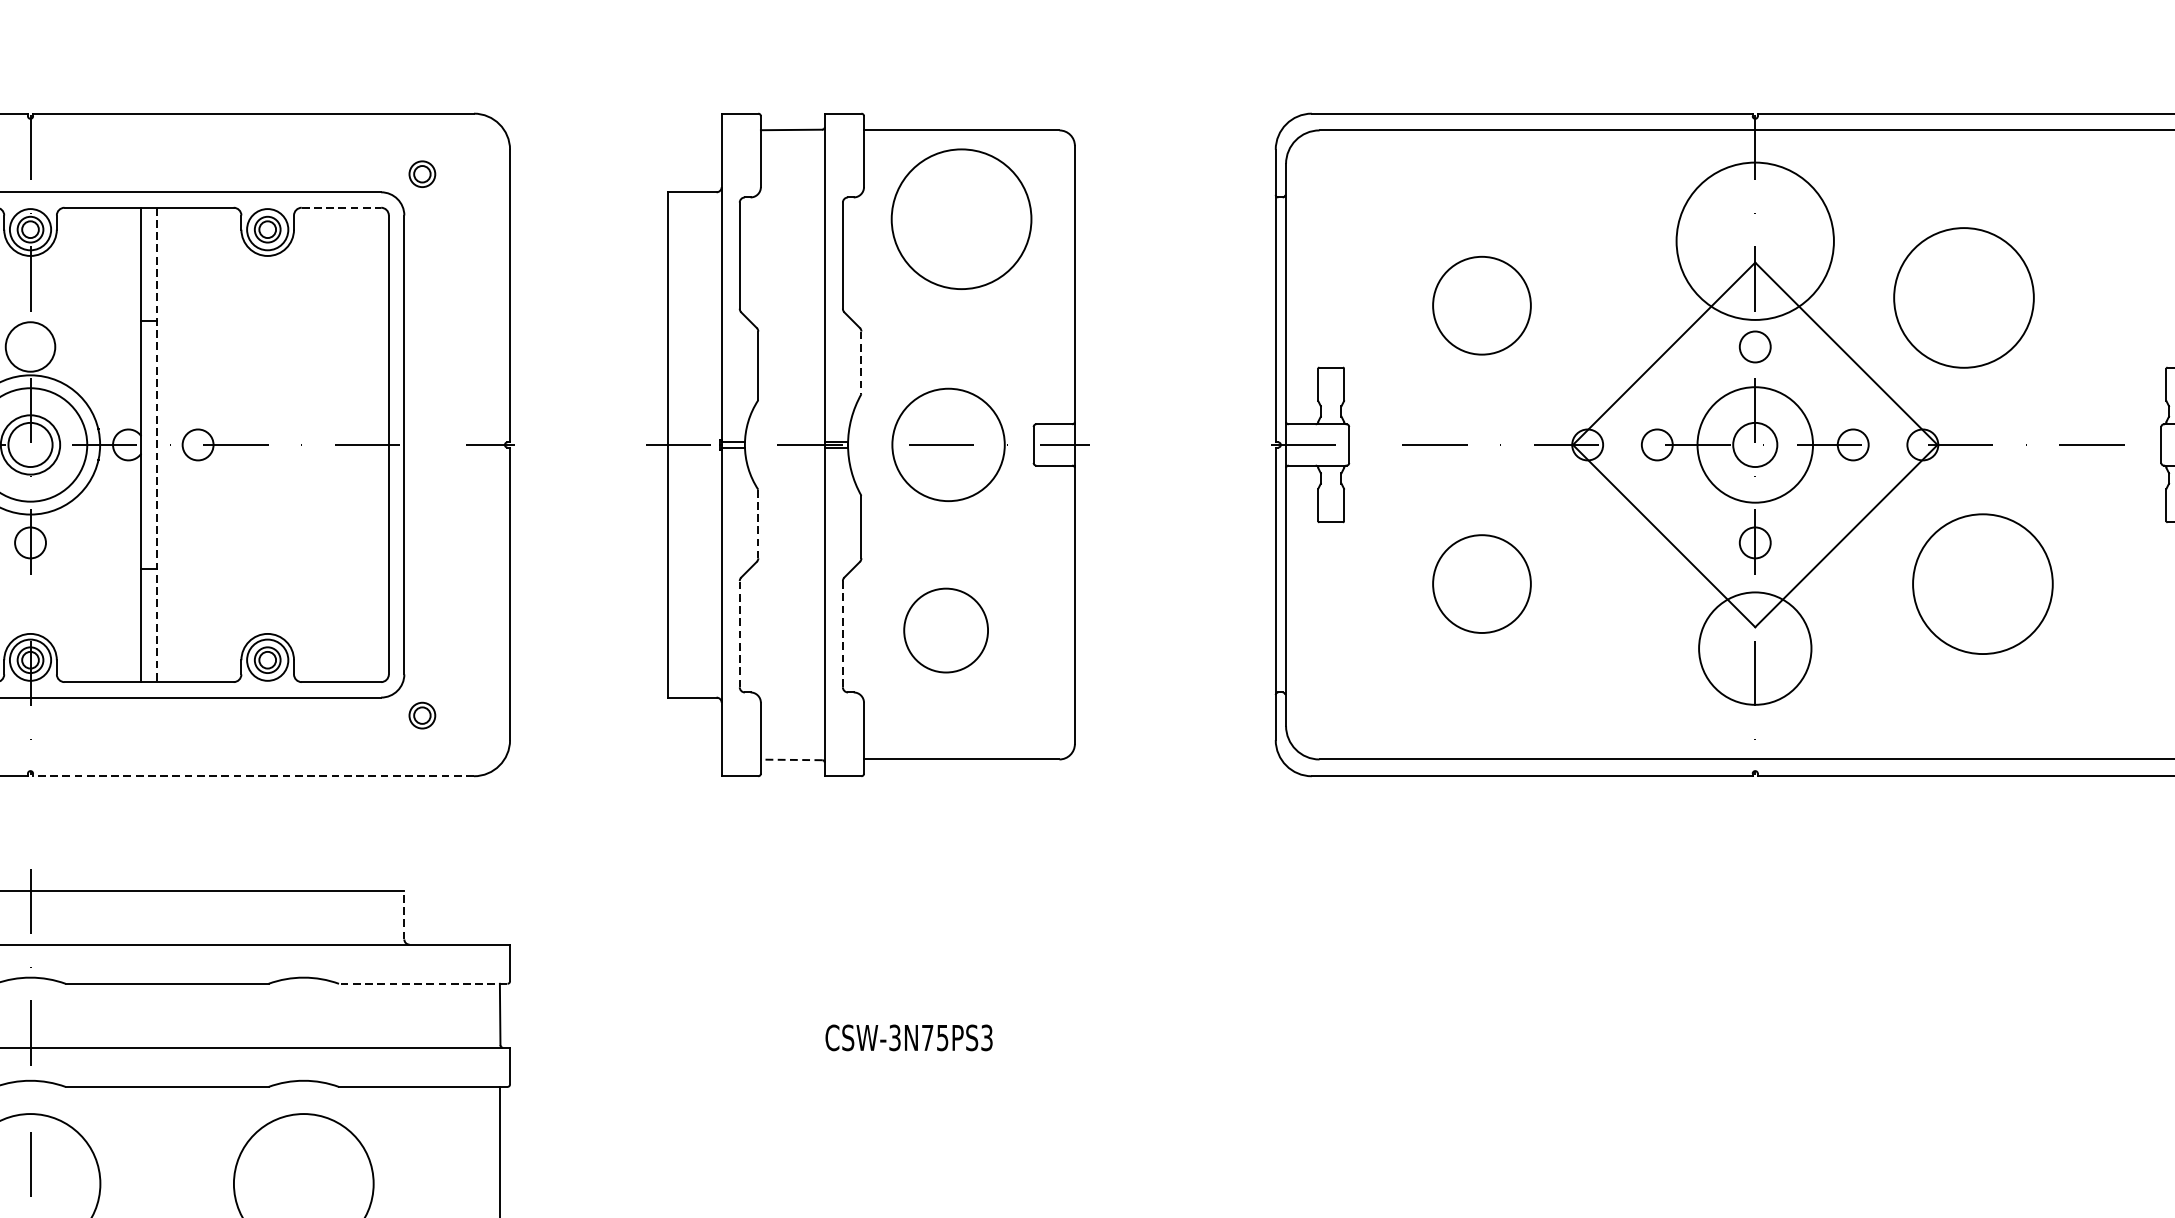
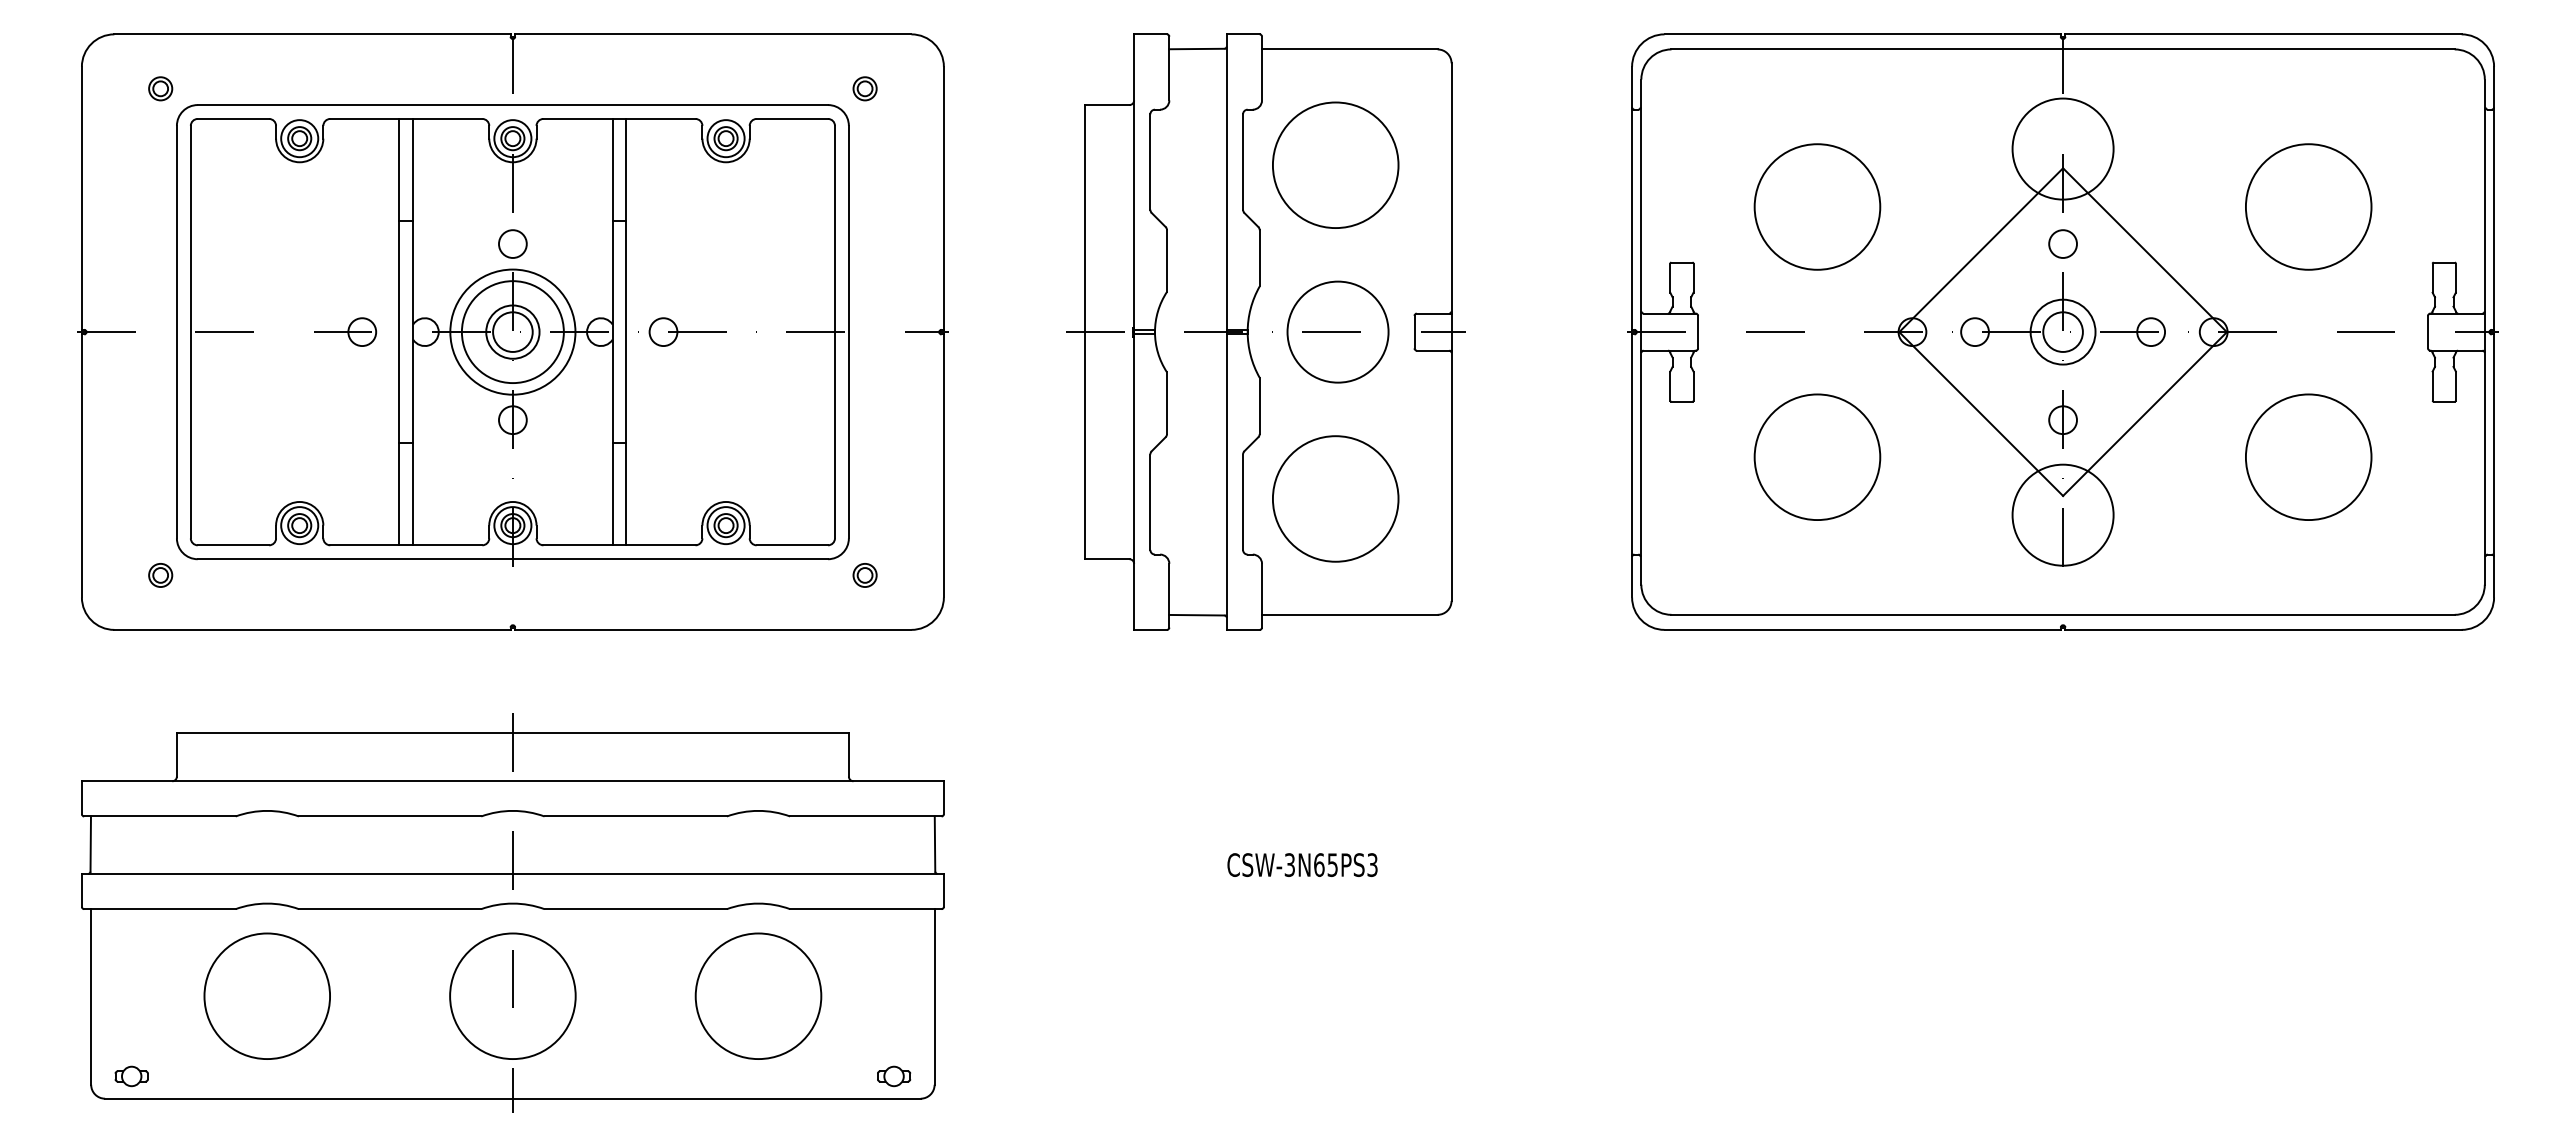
line: (341, 207) -> (792, 118), dashed -> solid
circle: (961, 218) -> (1335, 164), moved
circle: (1754, 240) -> (2062, 148), size x0.71
circle: (1963, 297) -> (2308, 206), moved
circle: (1482, 305) -> (1817, 206), size x1.43
circle: (30, 346) -> (512, 243), size x0.62
line: (861, 363) -> (1259, 258), dashed -> solid
circle: (1754, 444) -> (2062, 331), size x0.62
line: (156, 445) -> (626, 332), dashed -> solid
line: (758, 524) -> (1167, 403), dashed -> solid
circle: (1482, 583) -> (1817, 456), size x1.43
circle: (1982, 583) -> (2308, 456), moved
circle: (945, 630) -> (1335, 498), size x1.67
line: (739, 634) -> (1150, 502), dashed -> solid
line: (843, 634) -> (1243, 502), dashed -> solid
line: (791, 760) -> (1196, 615), dashed -> solid
line: (252, 775) -> (712, 629), dashed -> solid
line: (403, 914) -> (848, 754), dashed -> solid
line: (422, 983) -> (865, 816), dashed -> solid
text: (927, 1037) -> (1319, 864), CSW-3N75PS3 -> CSW-3N65PS3

